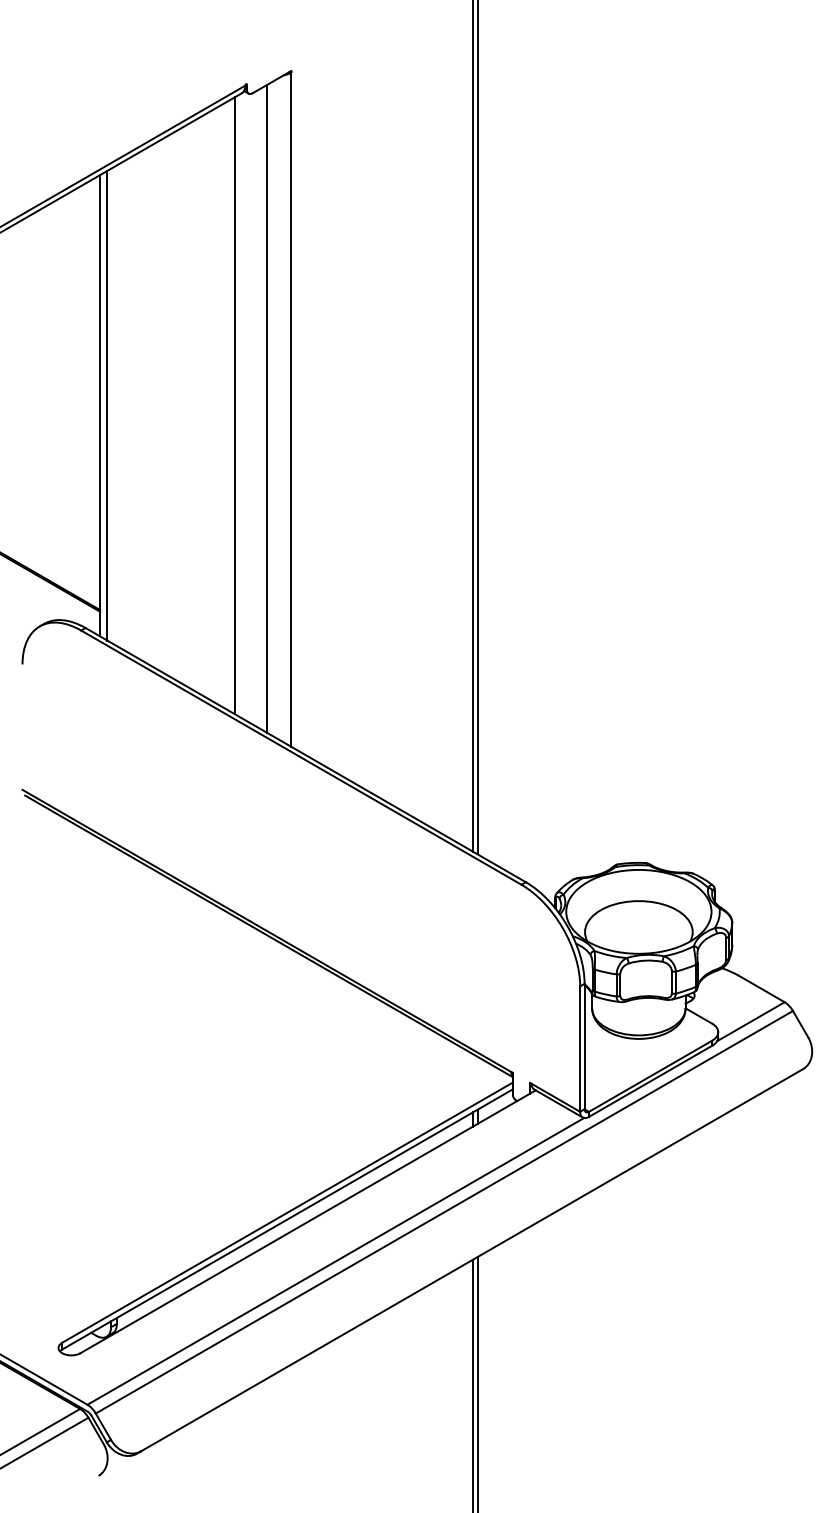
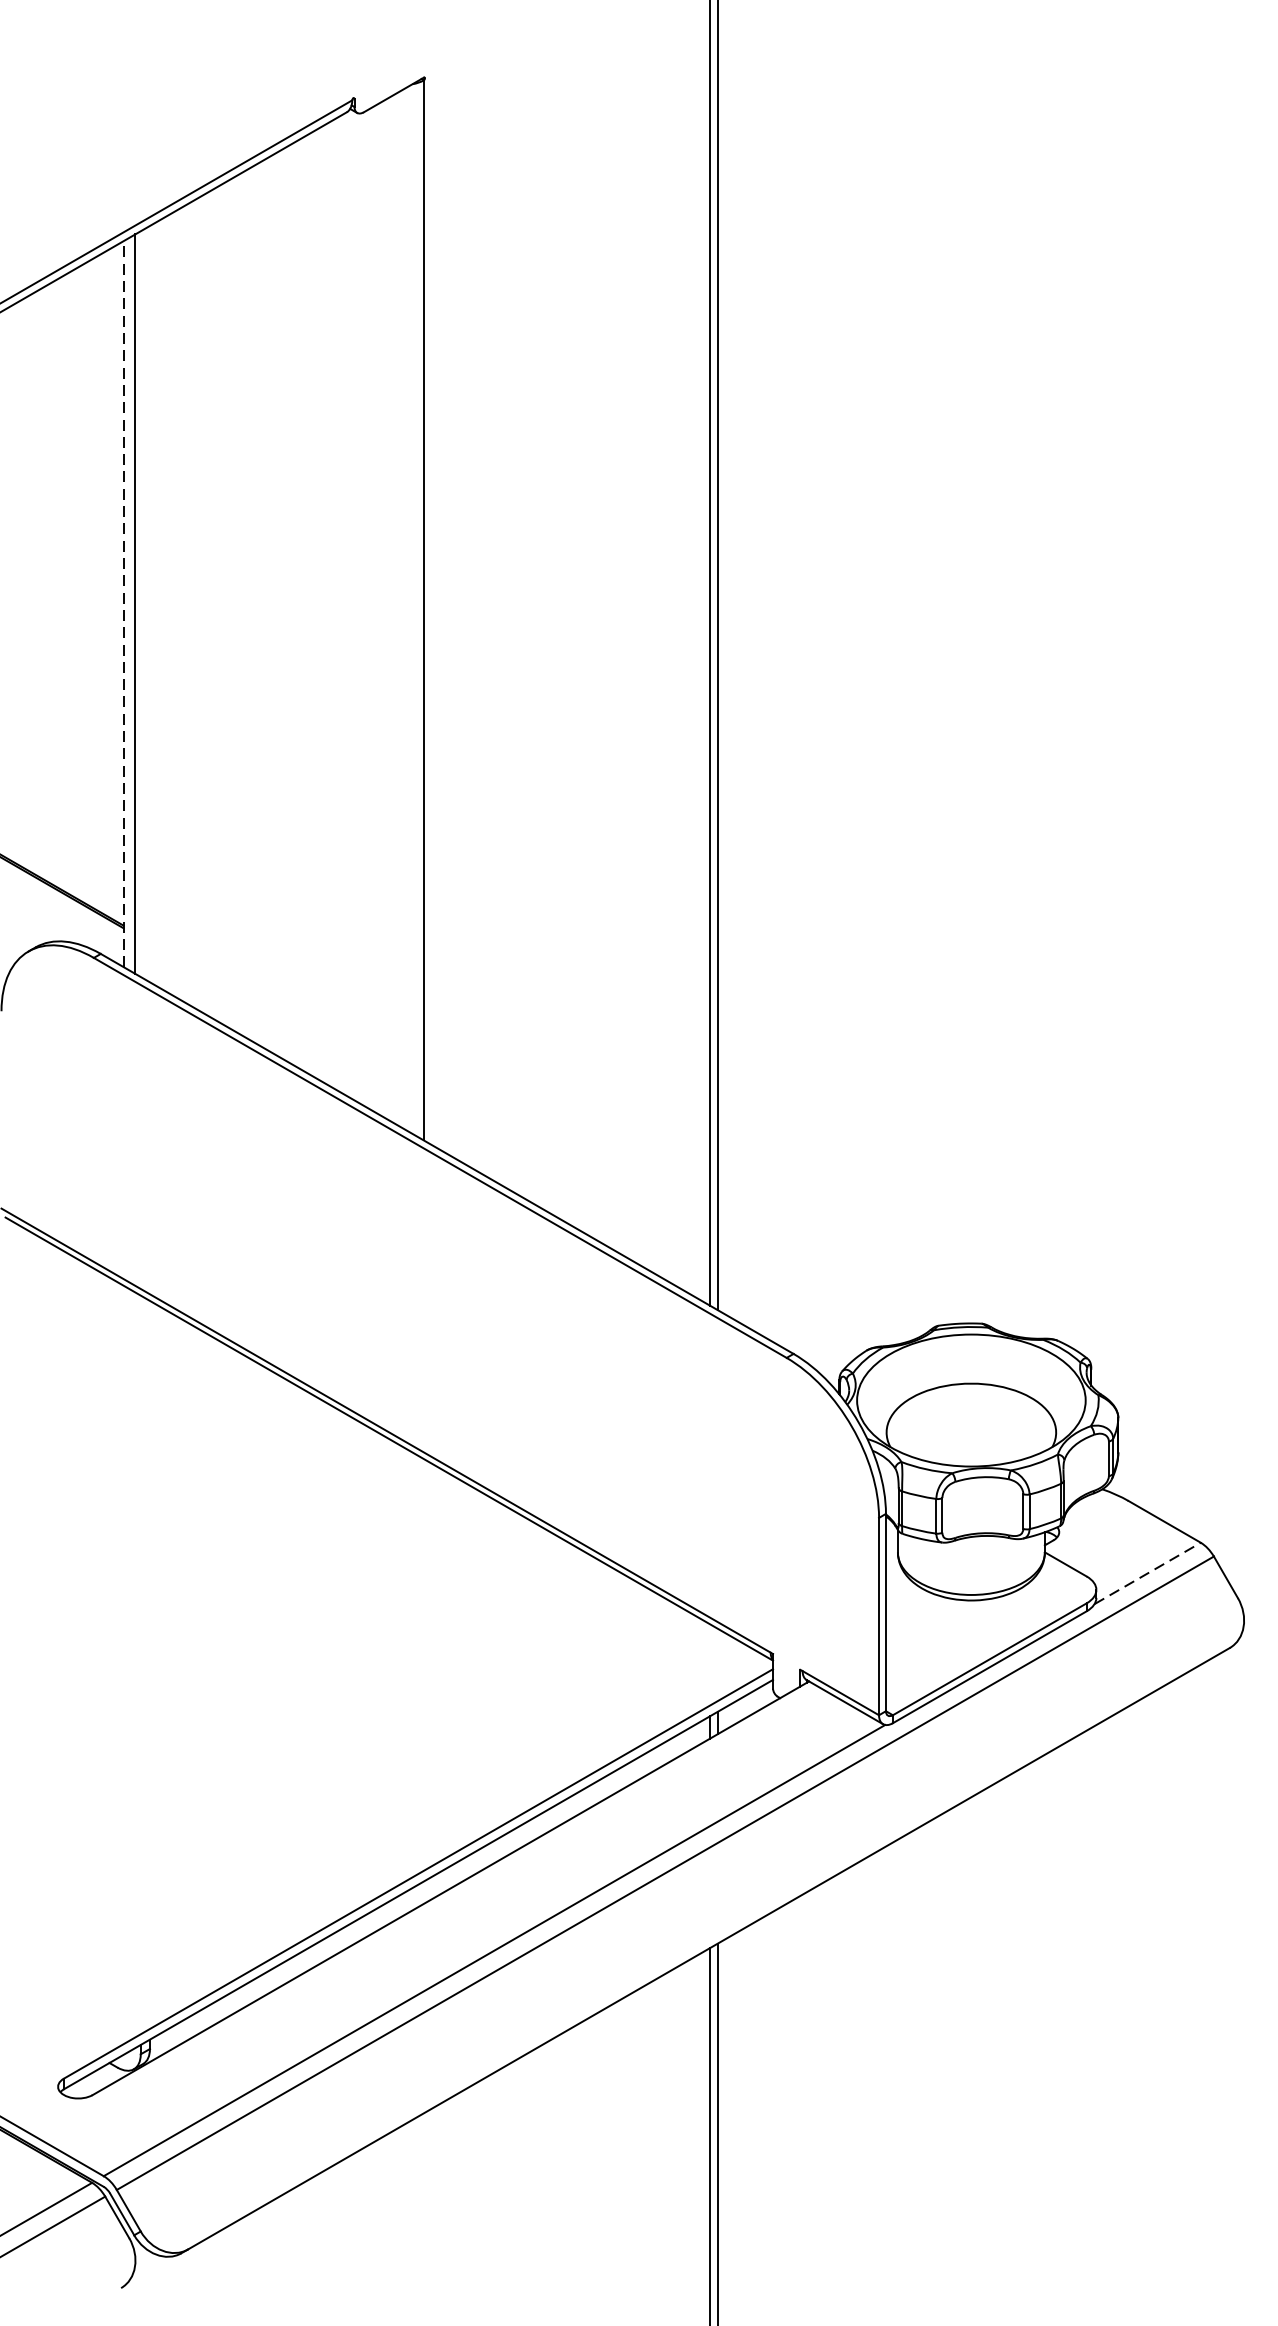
line: (100, 405) -> (124, 603), solid -> dashed
line: (235, 405) -> (336, 603), removed
line: (267, 408) -> (386, 608), removed
line: (750, 1021) -> (1147, 1573), solid -> dashed

